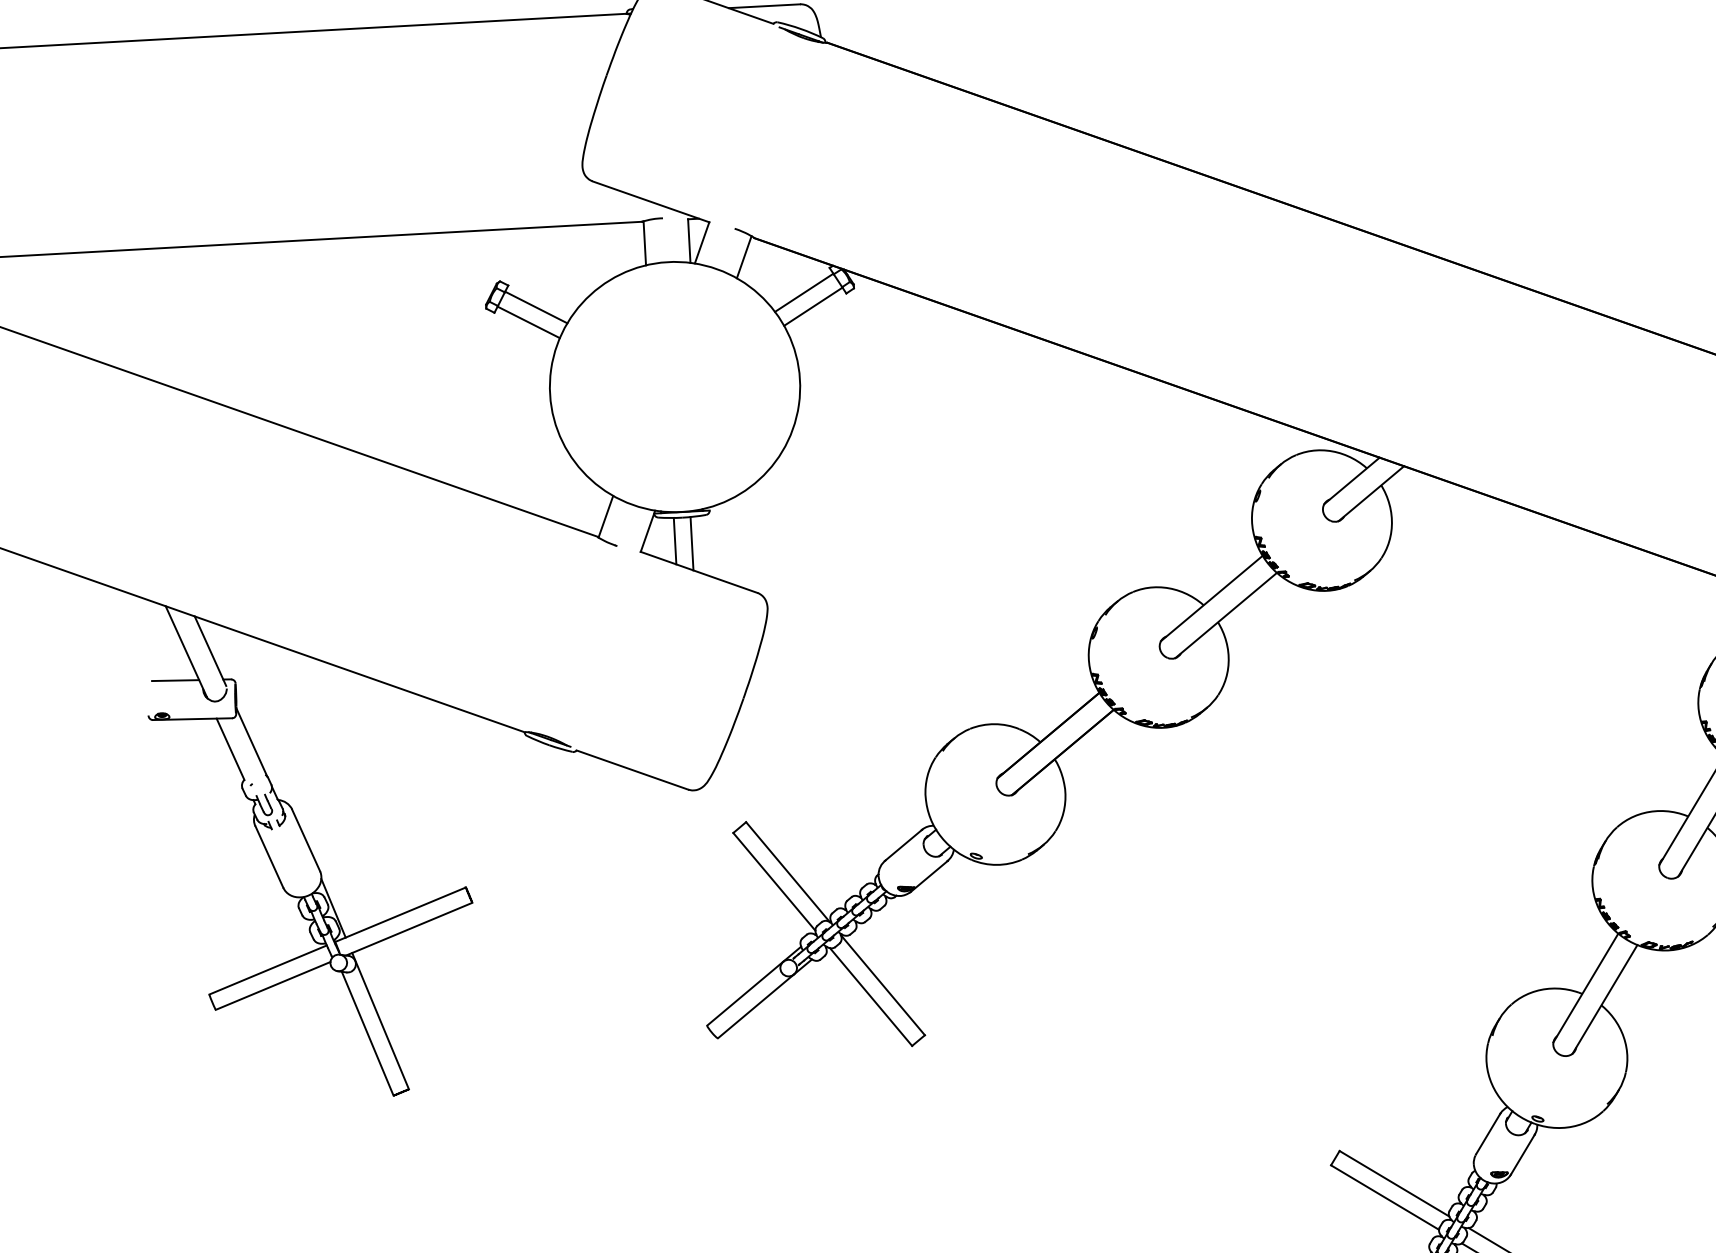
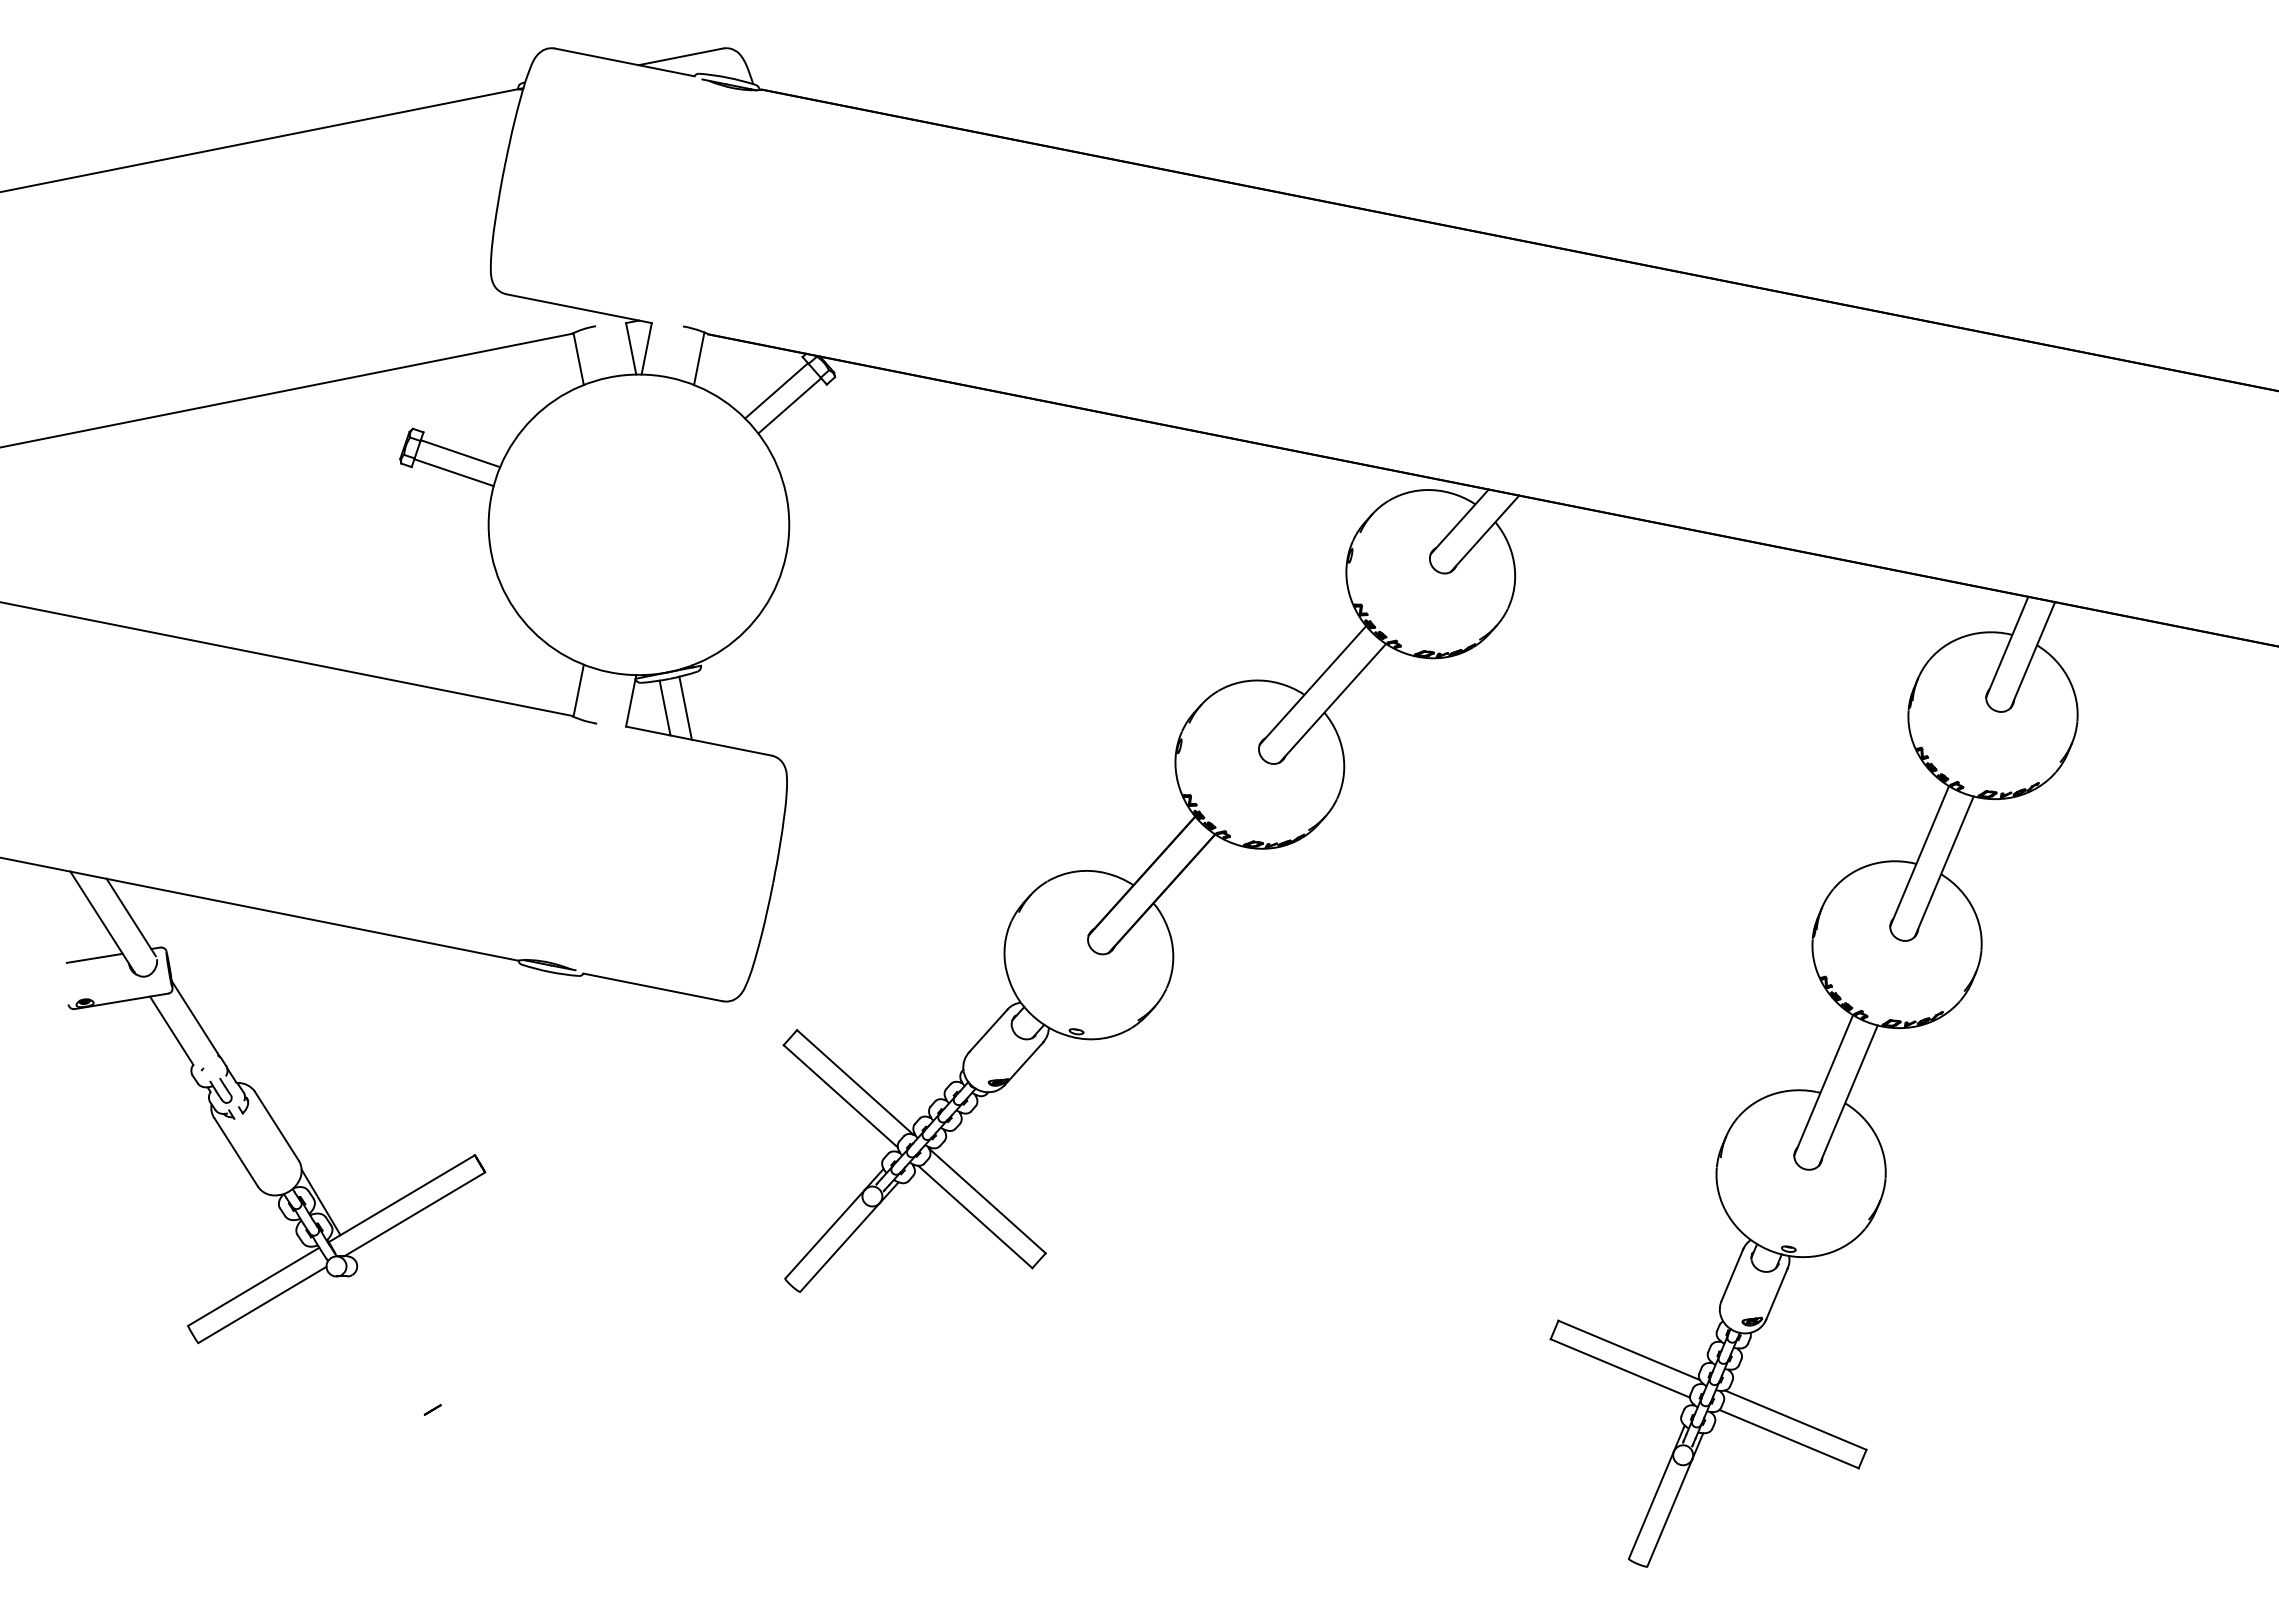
line: (380, 1020) -> (395, 1328), removed
line: (367, 1033) -> (382, 1345), removed

